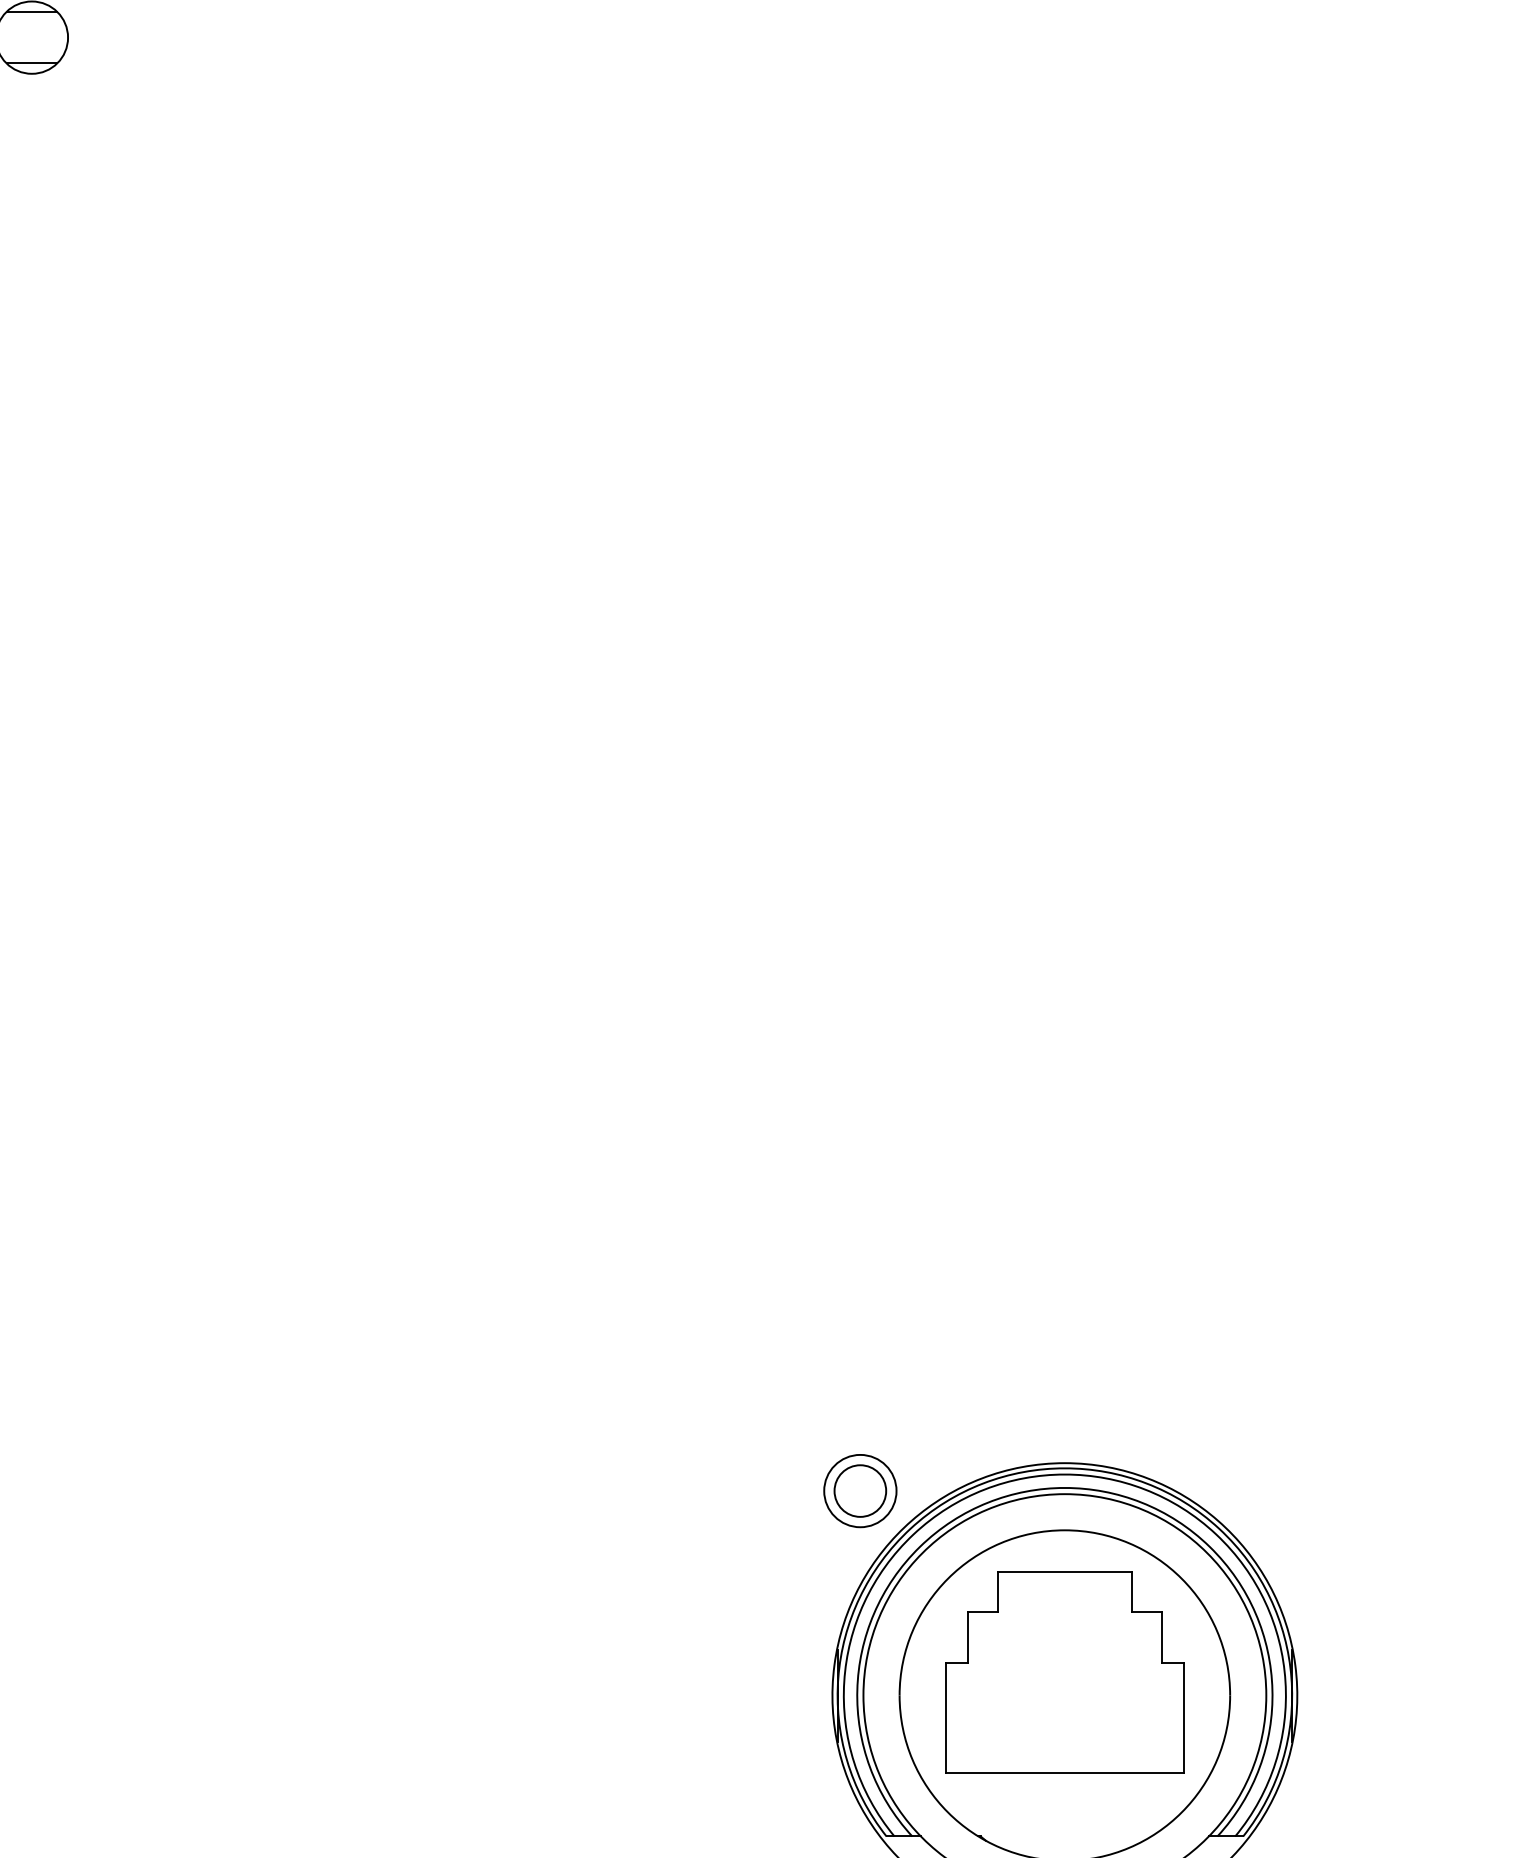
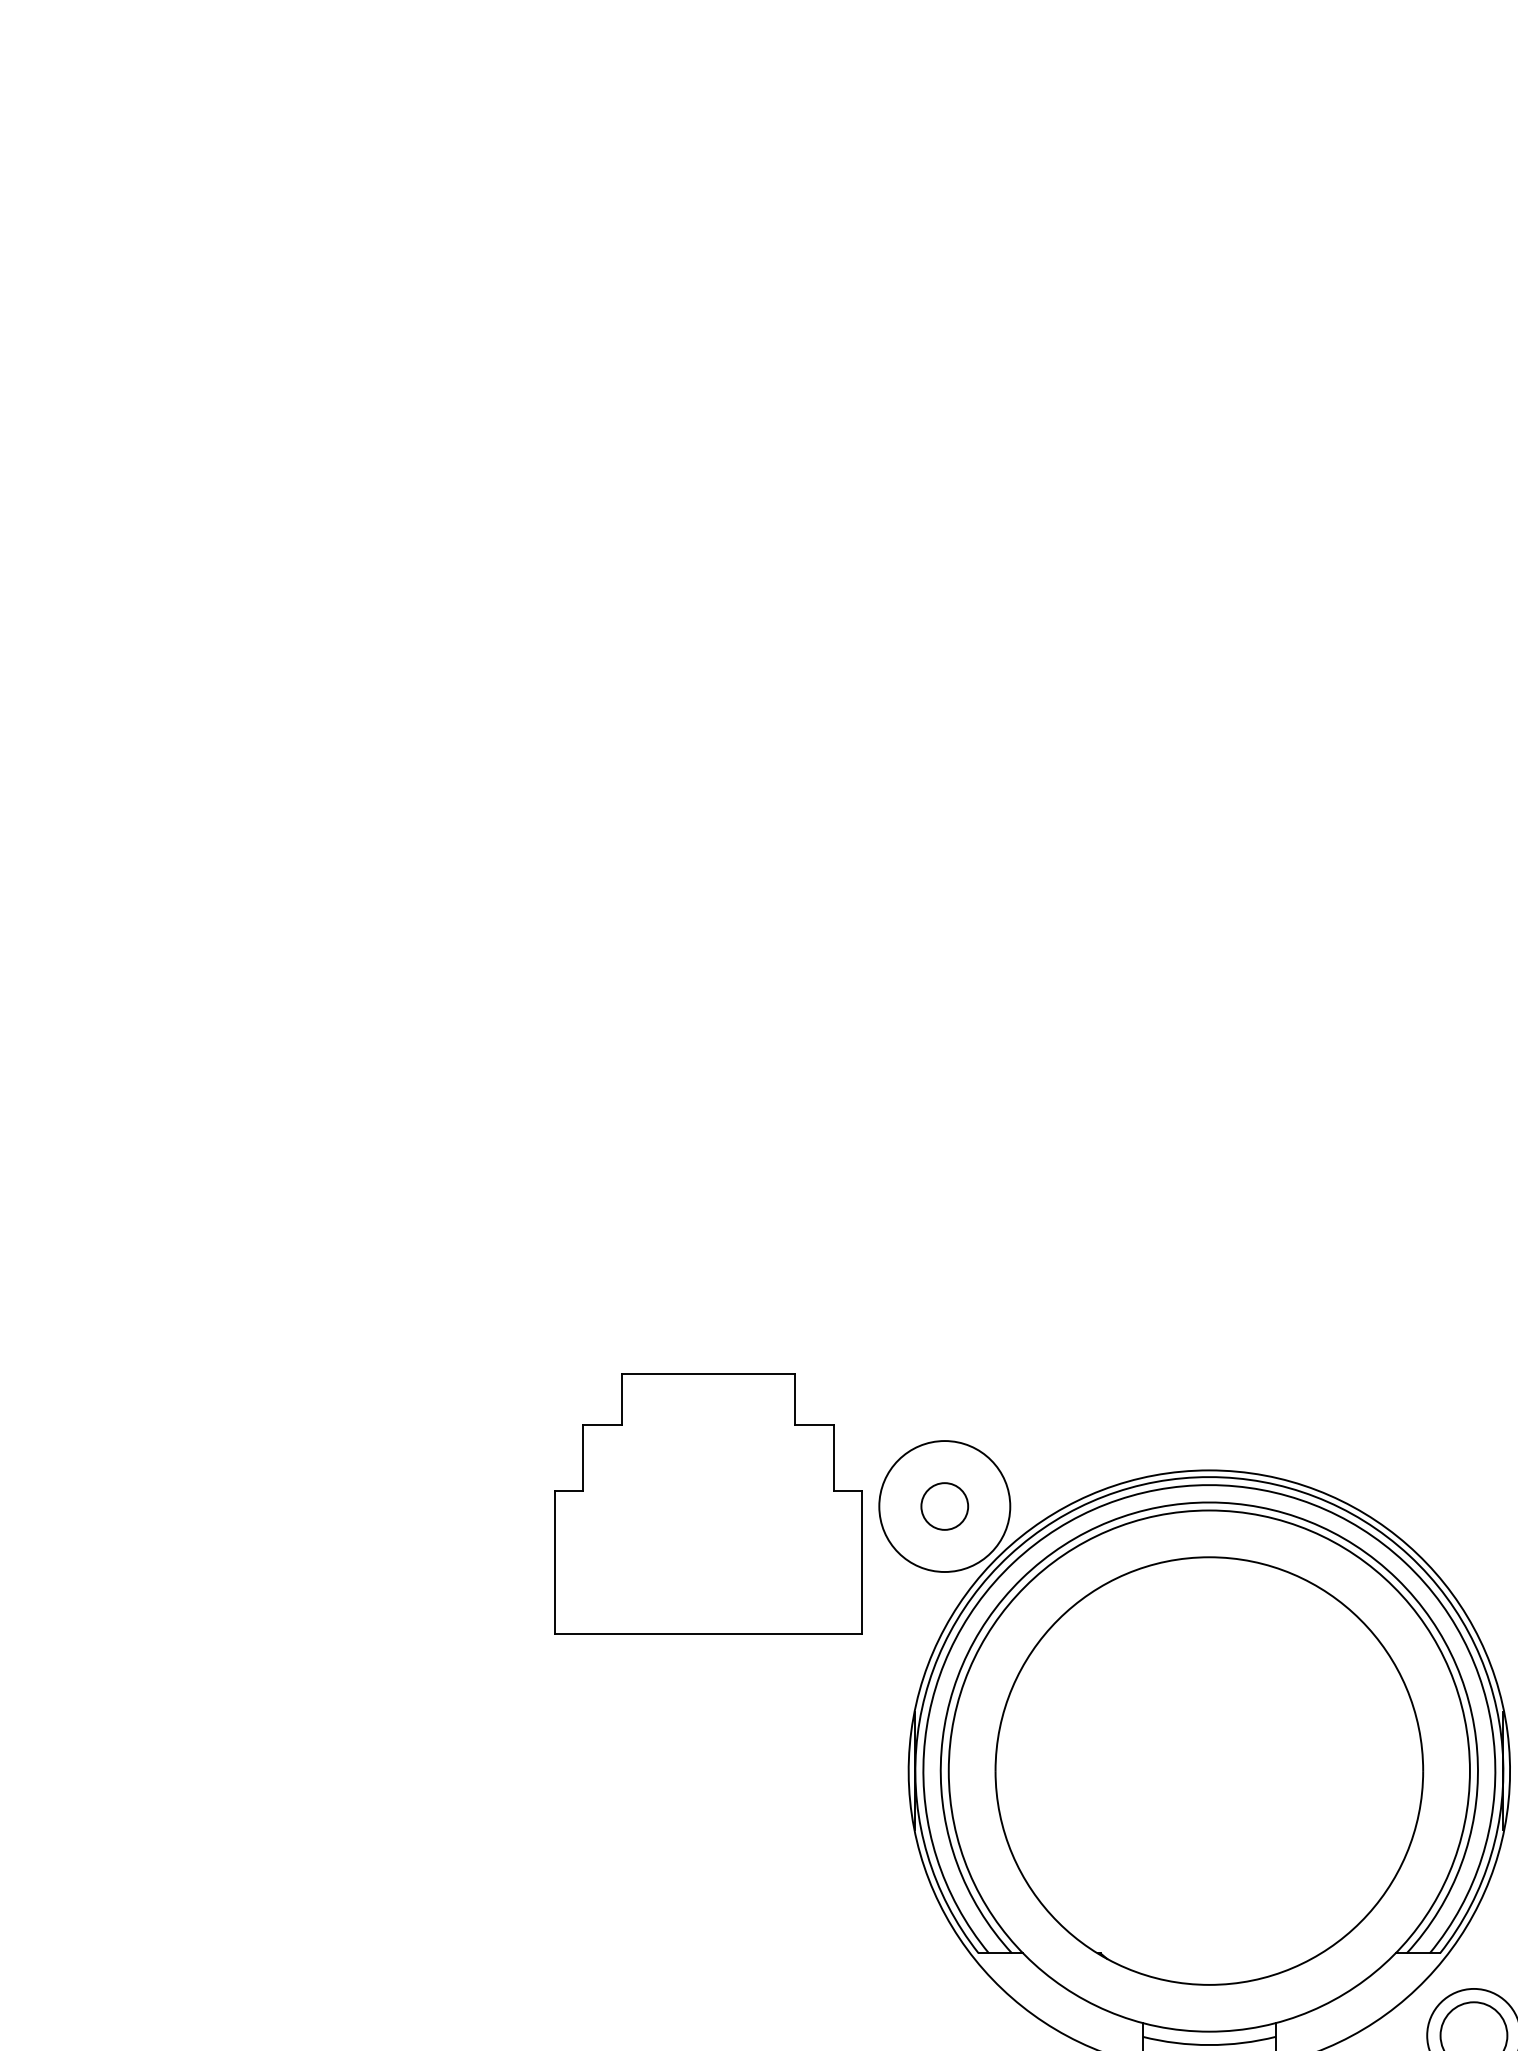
circle: (860, 1490) -> (944, 1505), size x0.7
circle: (860, 1490) -> (944, 1505), size x1.4
part: (1064, 1672) -> (708, 1503), moved

